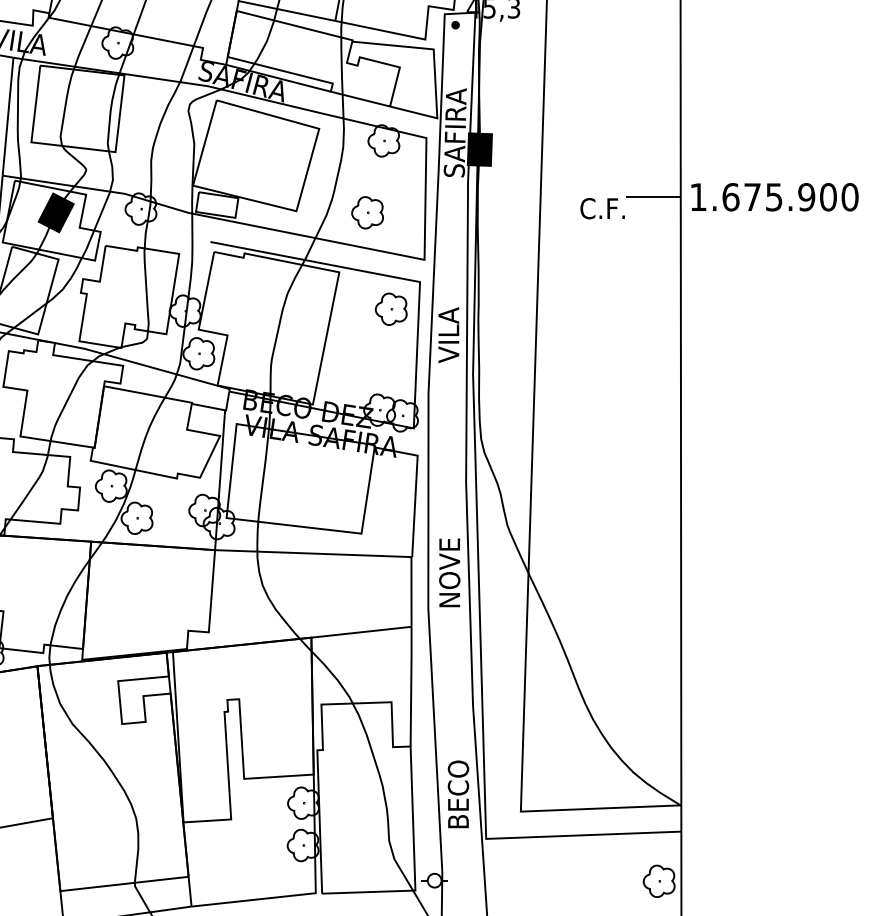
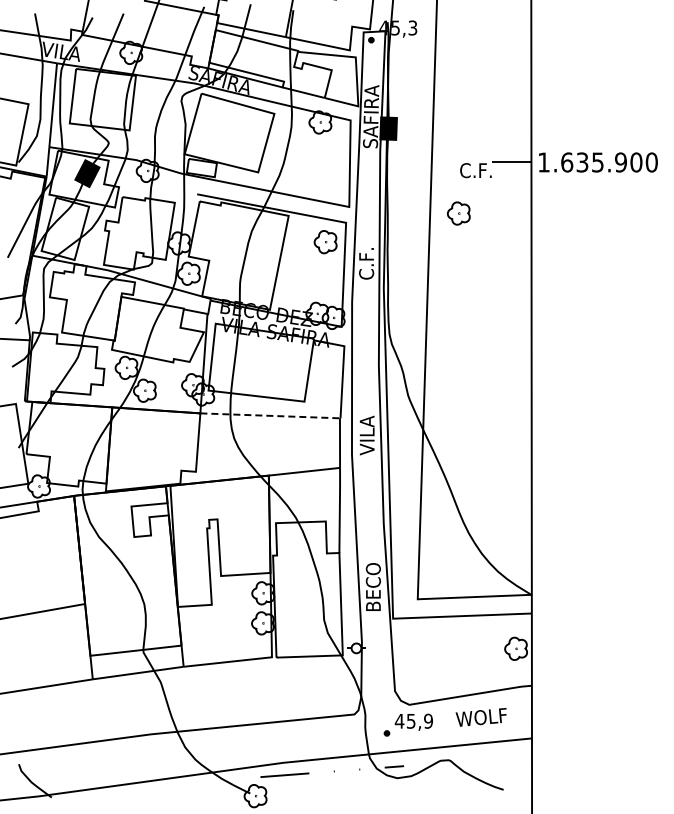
text: (752, 197) -> (582, 162), 1.675.900 -> 1.635.900
part: (367, 212) -> (458, 213), moved
text: (448, 335) -> (366, 260), VILA -> C.F.
line: (313, 553) -> (270, 415), solid -> dashed
text: (448, 574) -> (366, 430), NOVE -> VILA

